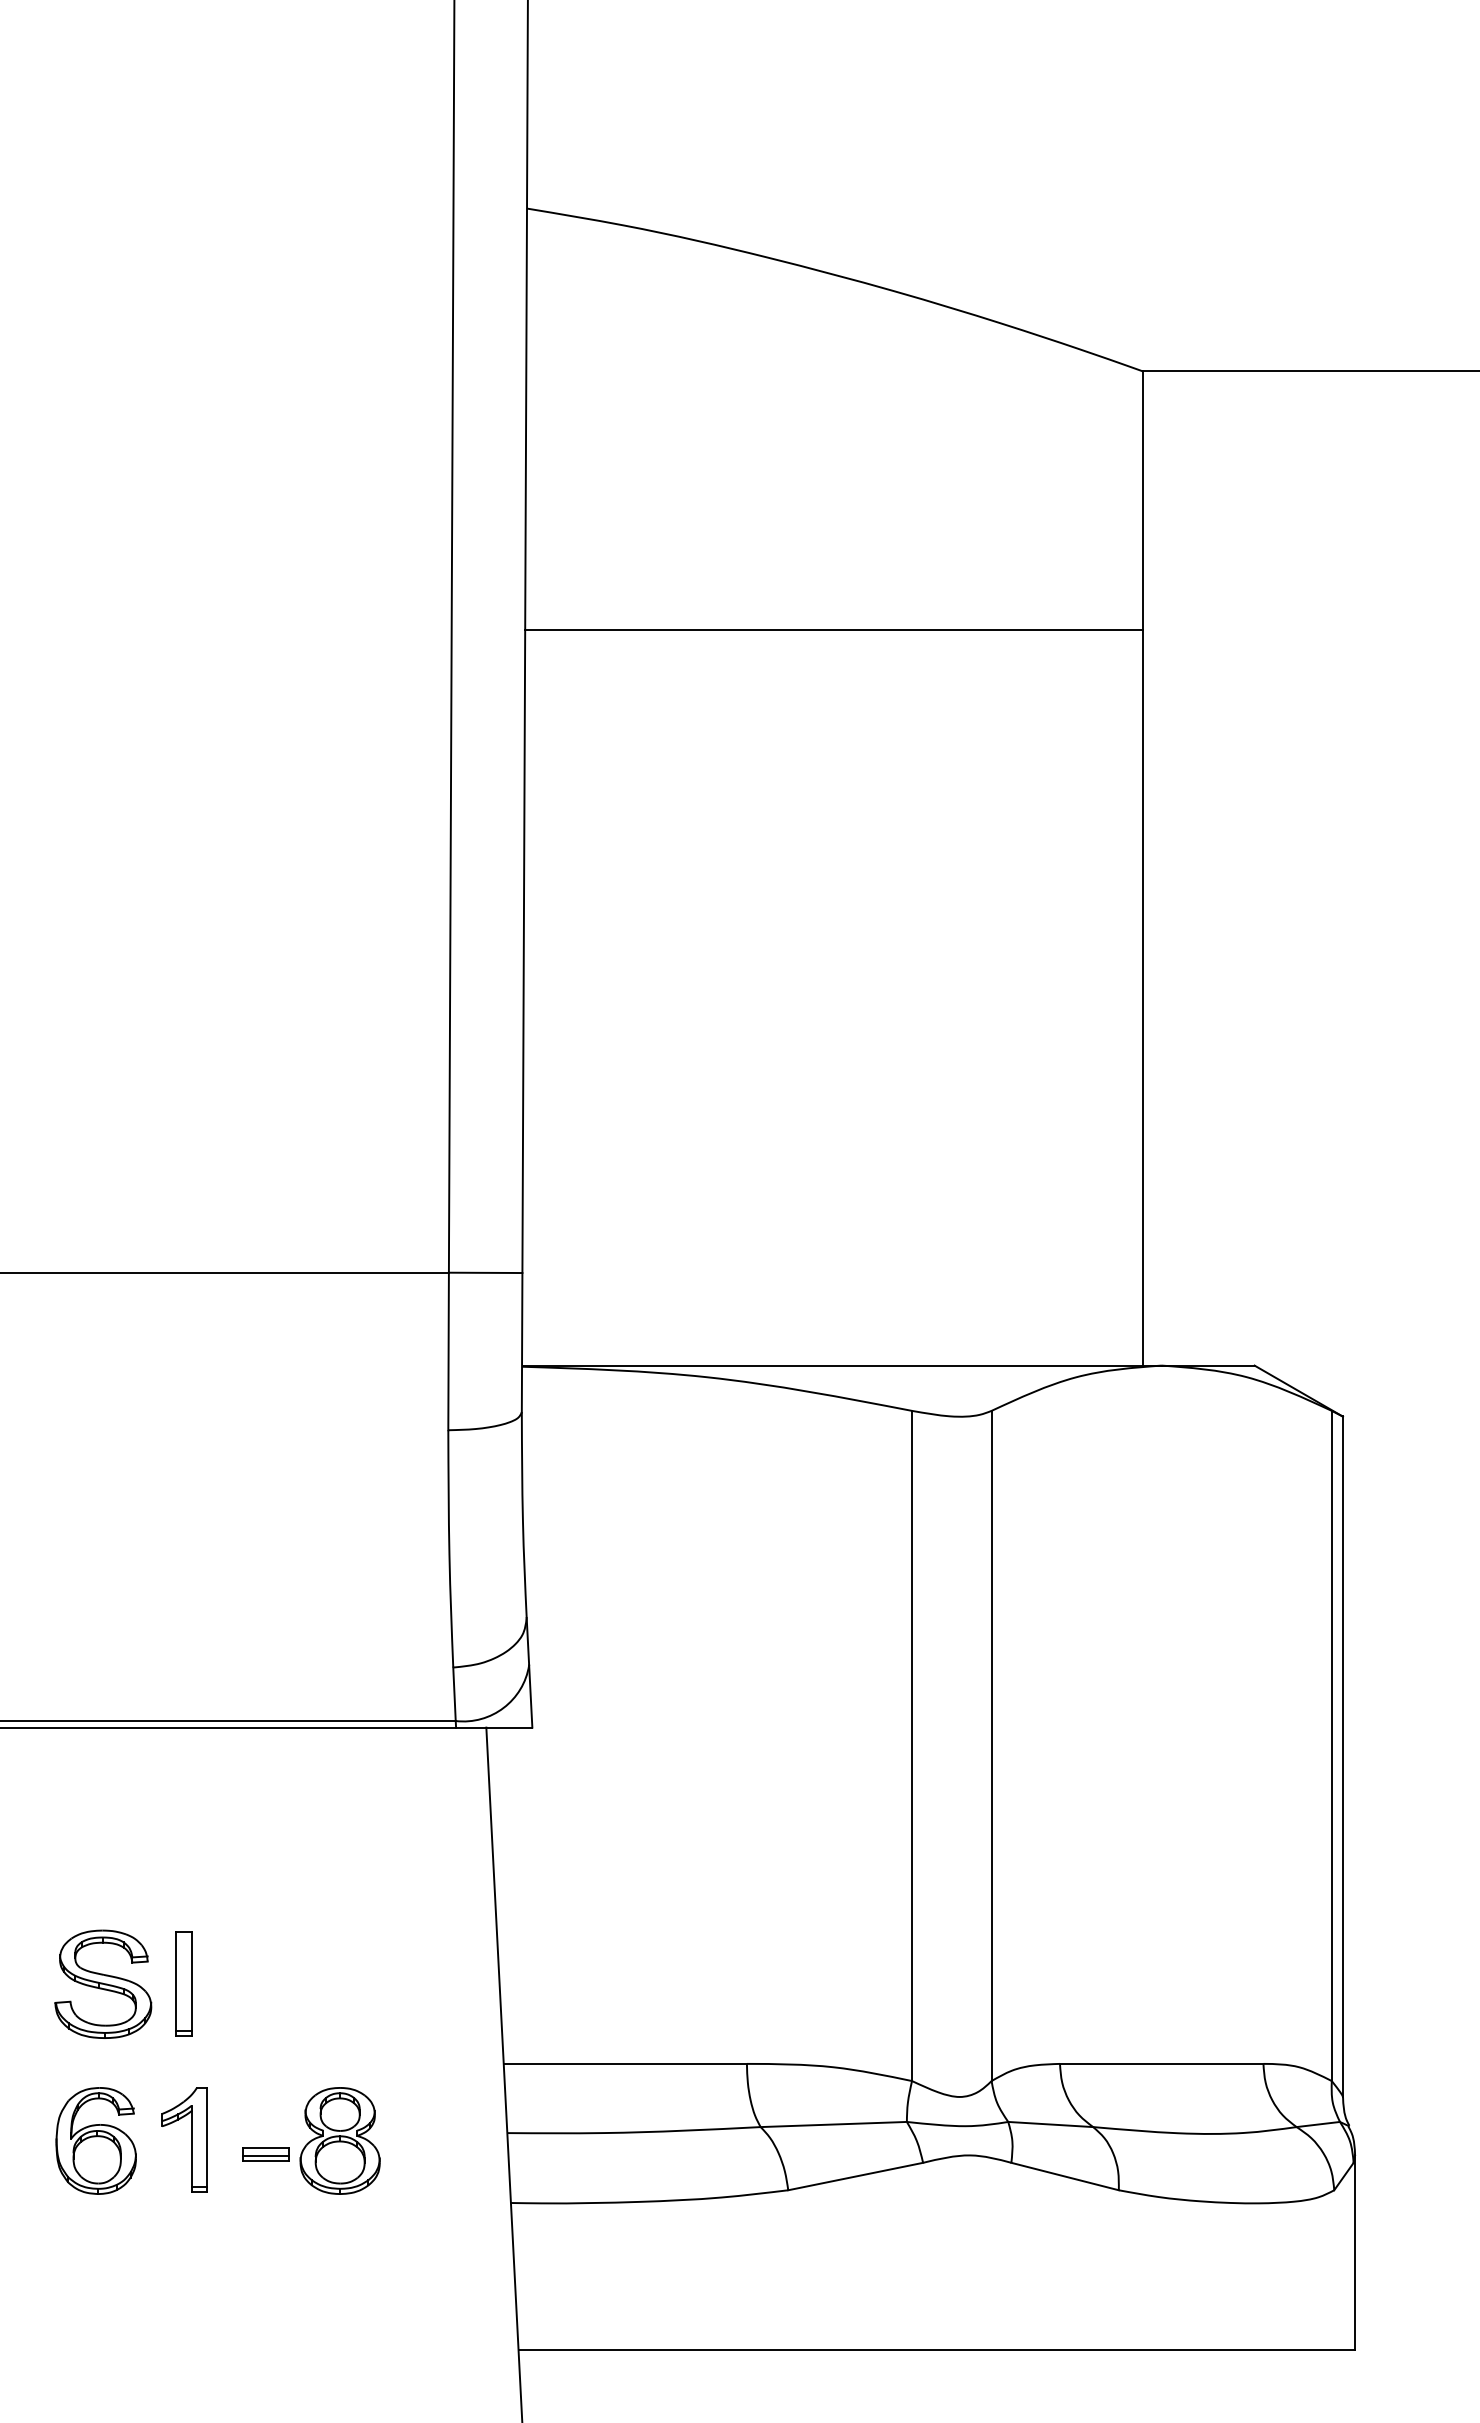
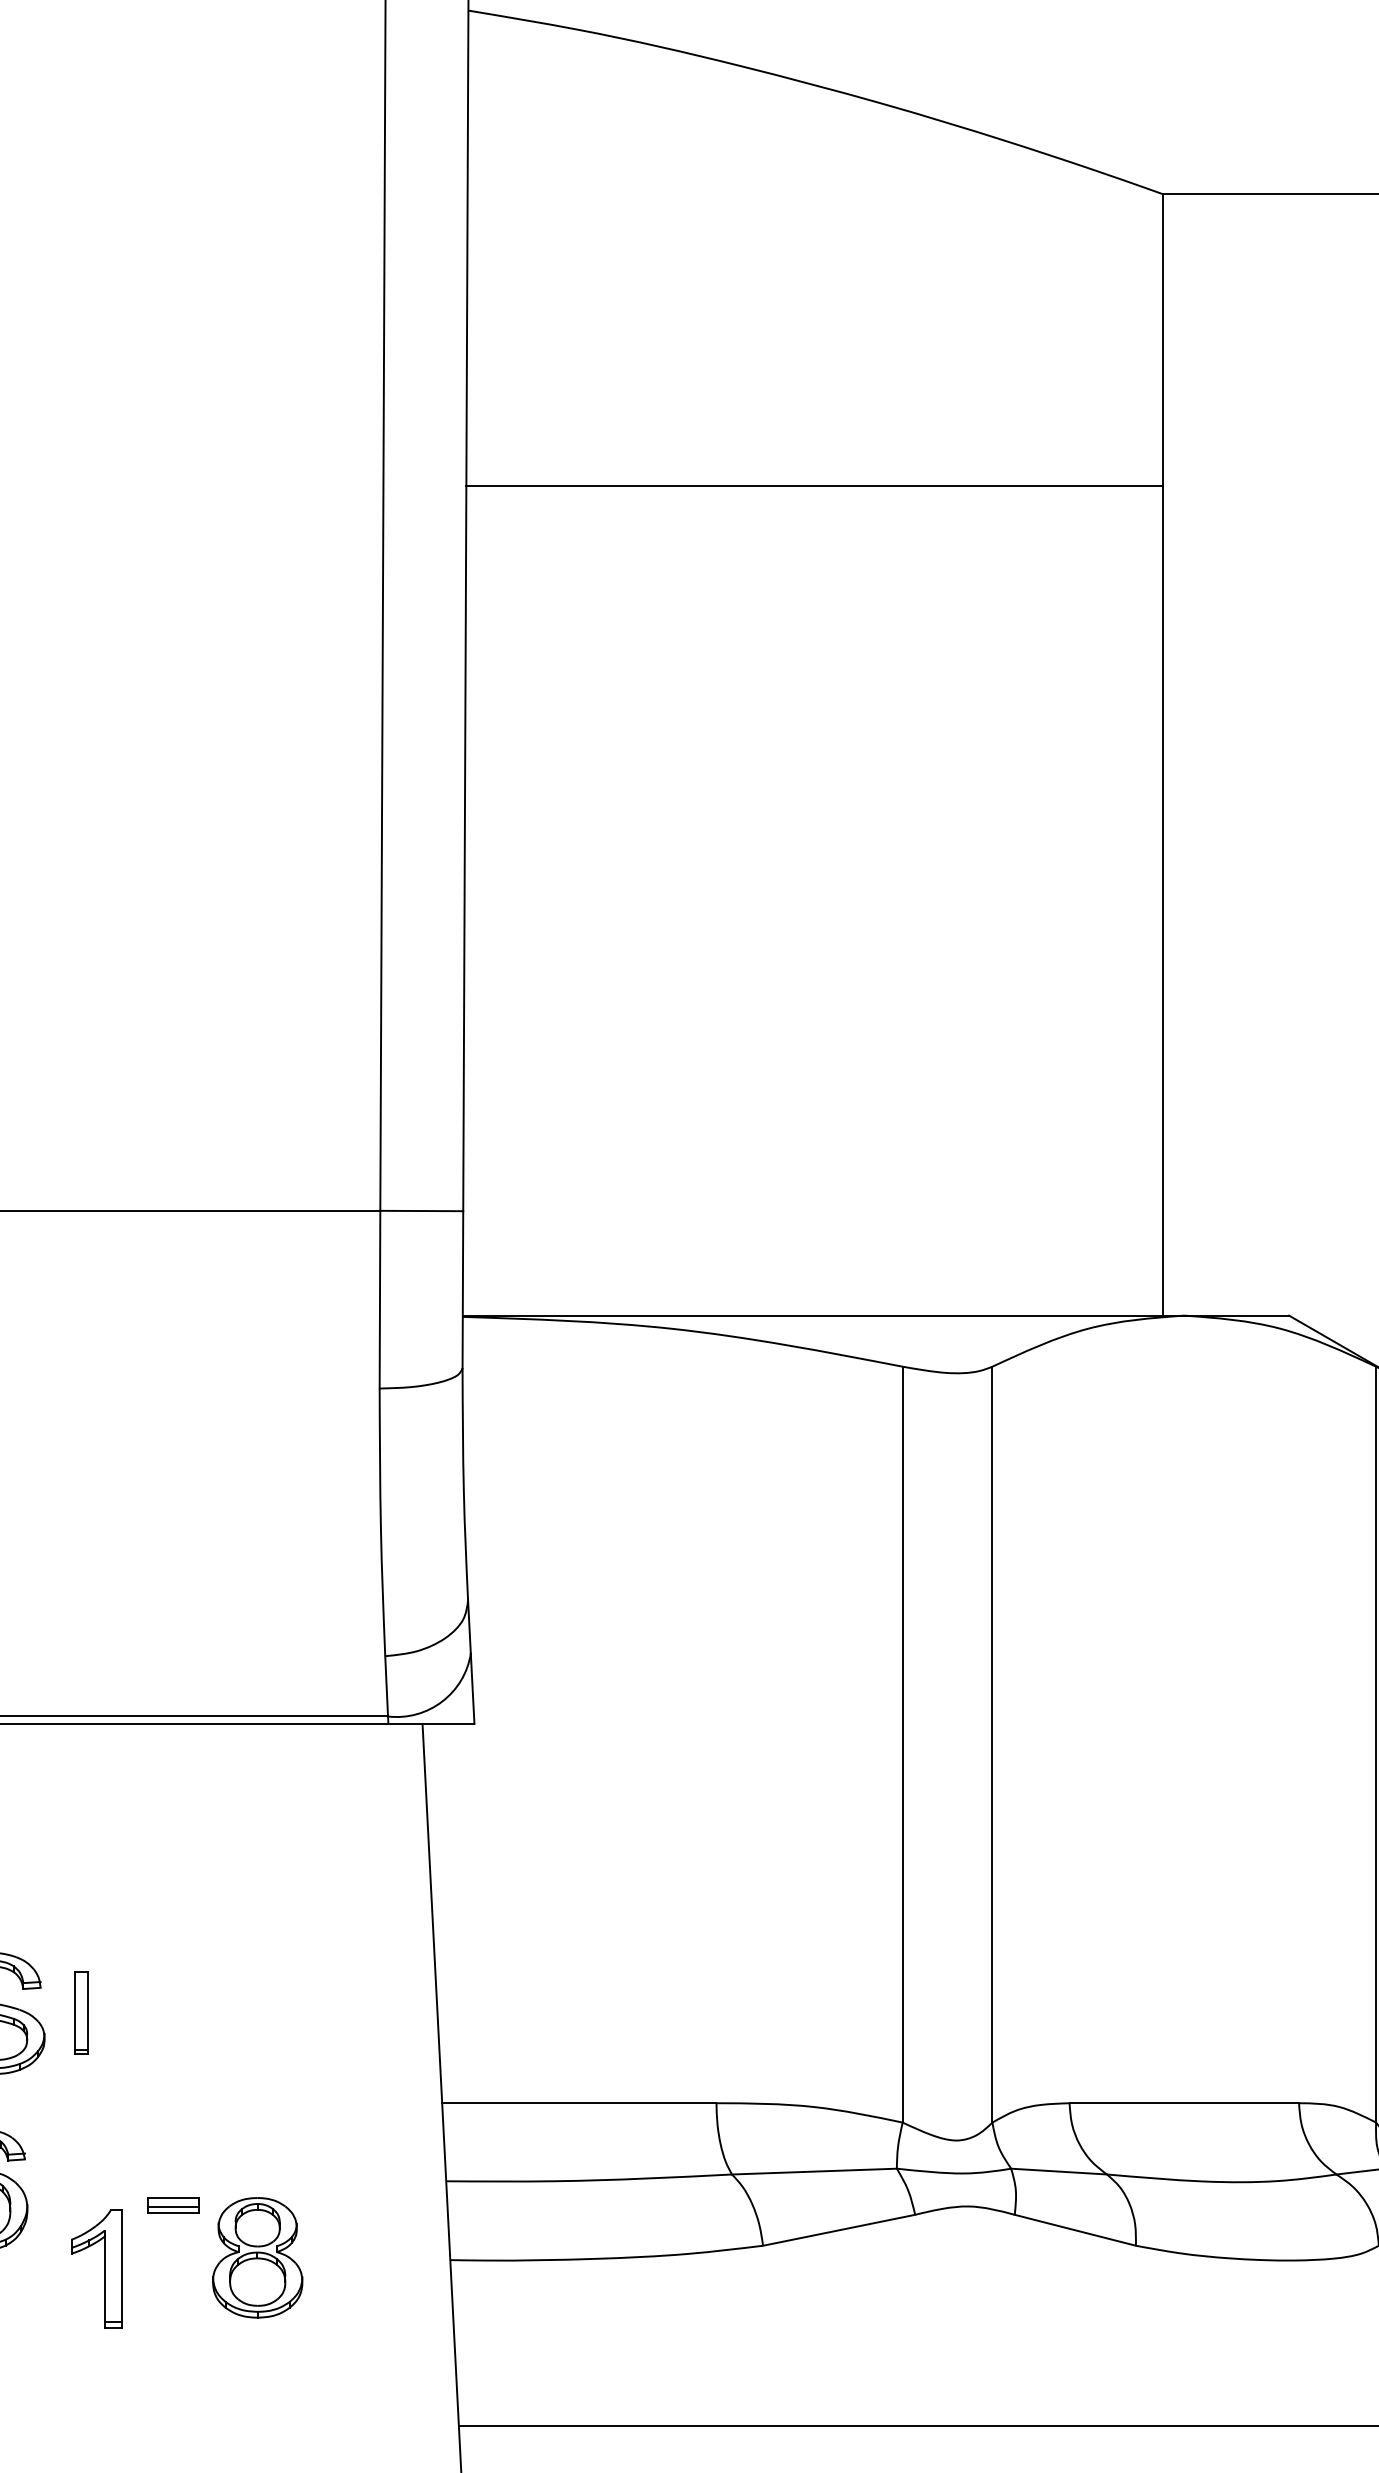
part: (183, 1983) -> (80, 2012), size x0.7
part: (191, 2139) -> (104, 2268), moved
part: (339, 2140) -> (256, 2257), moved

